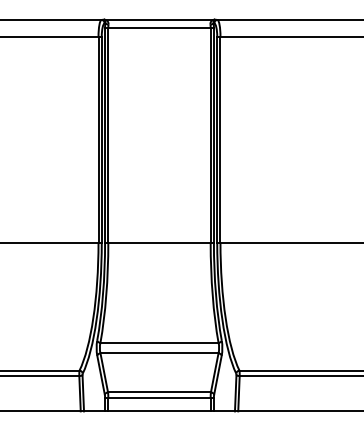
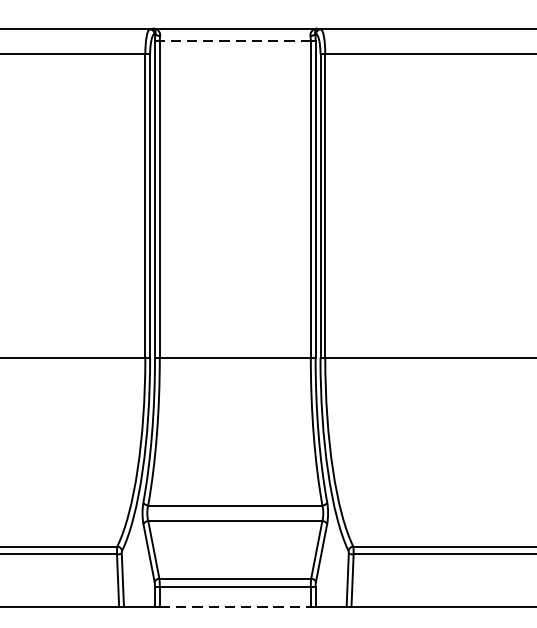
line: (159, 27) -> (235, 40), solid -> dashed
line: (160, 411) -> (236, 606), solid -> dashed

